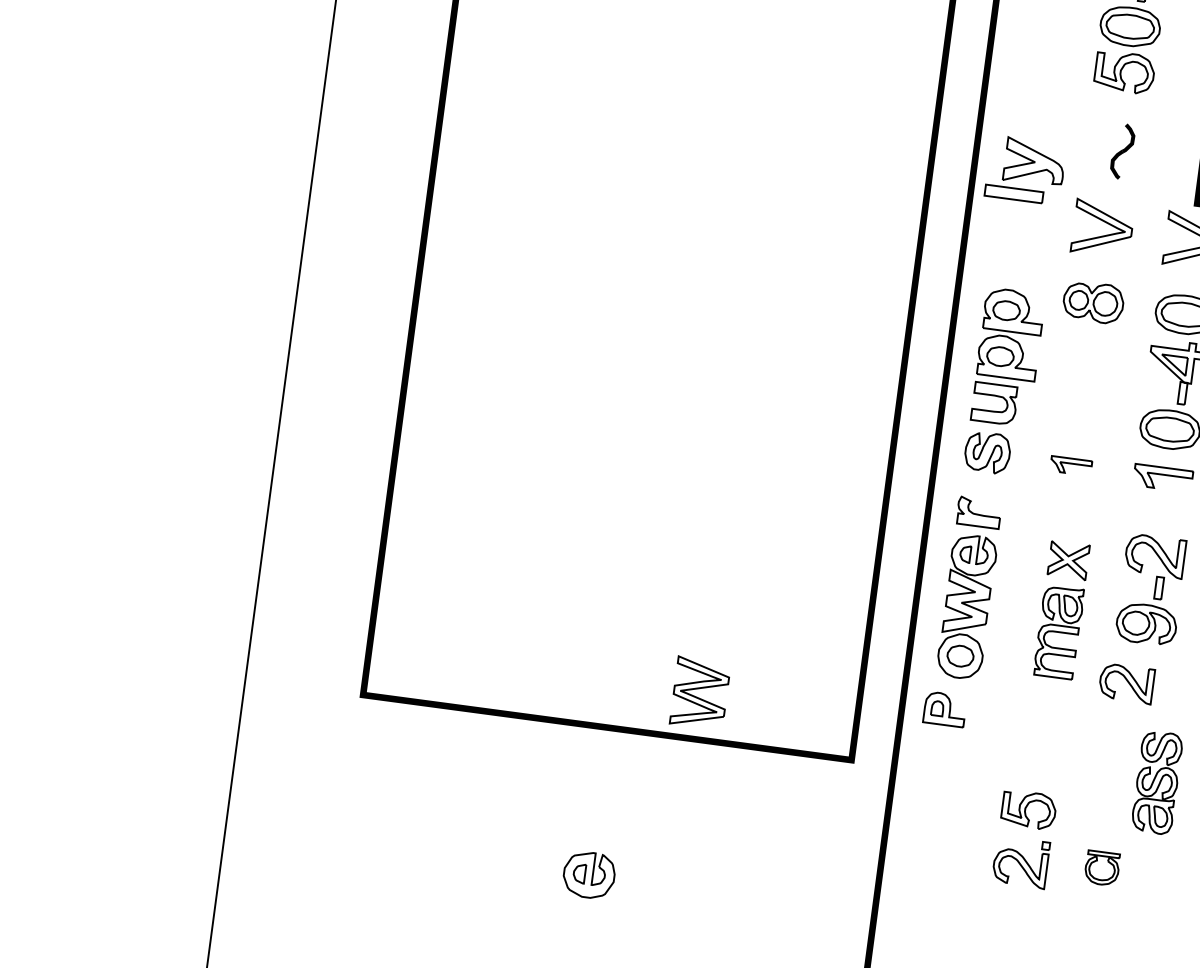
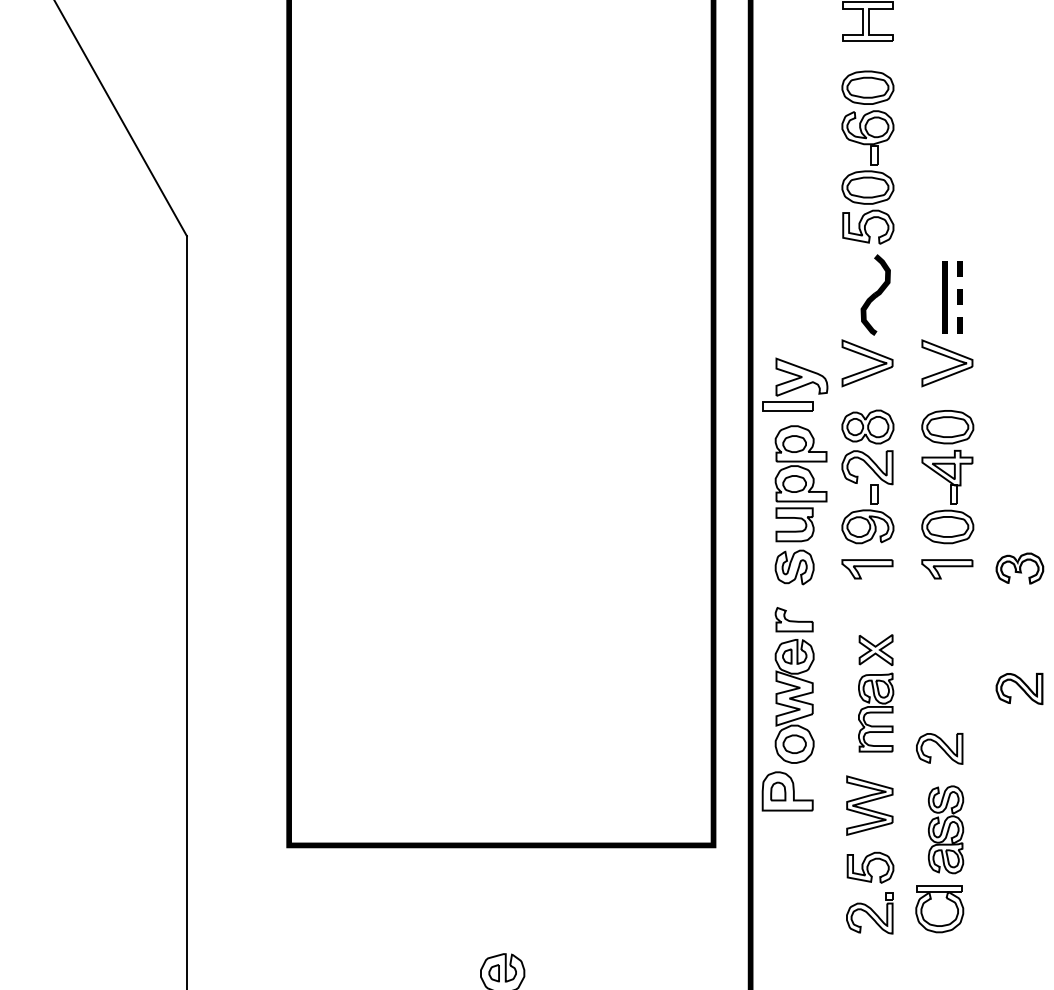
part: (1122, 150) -> (875, 294), size x1.67
part: (1026, 169) -> (795, 384), moved
part: (1071, 466) -> (867, 569), size x1.43
part: (1150, 590) -> (867, 497), moved
part: (699, 693) -> (869, 805), moved
part: (944, 709) -> (787, 791), size x1.43
part: (1157, 782) -> (946, 829), moved
part: (1101, 868) -> (939, 909), size x1.67

